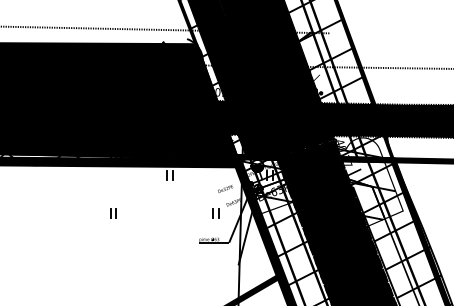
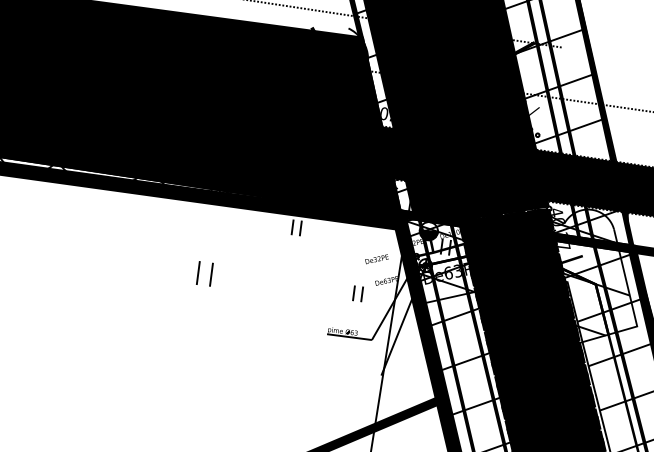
part: (113, 213) -> (205, 274), size x1.6

